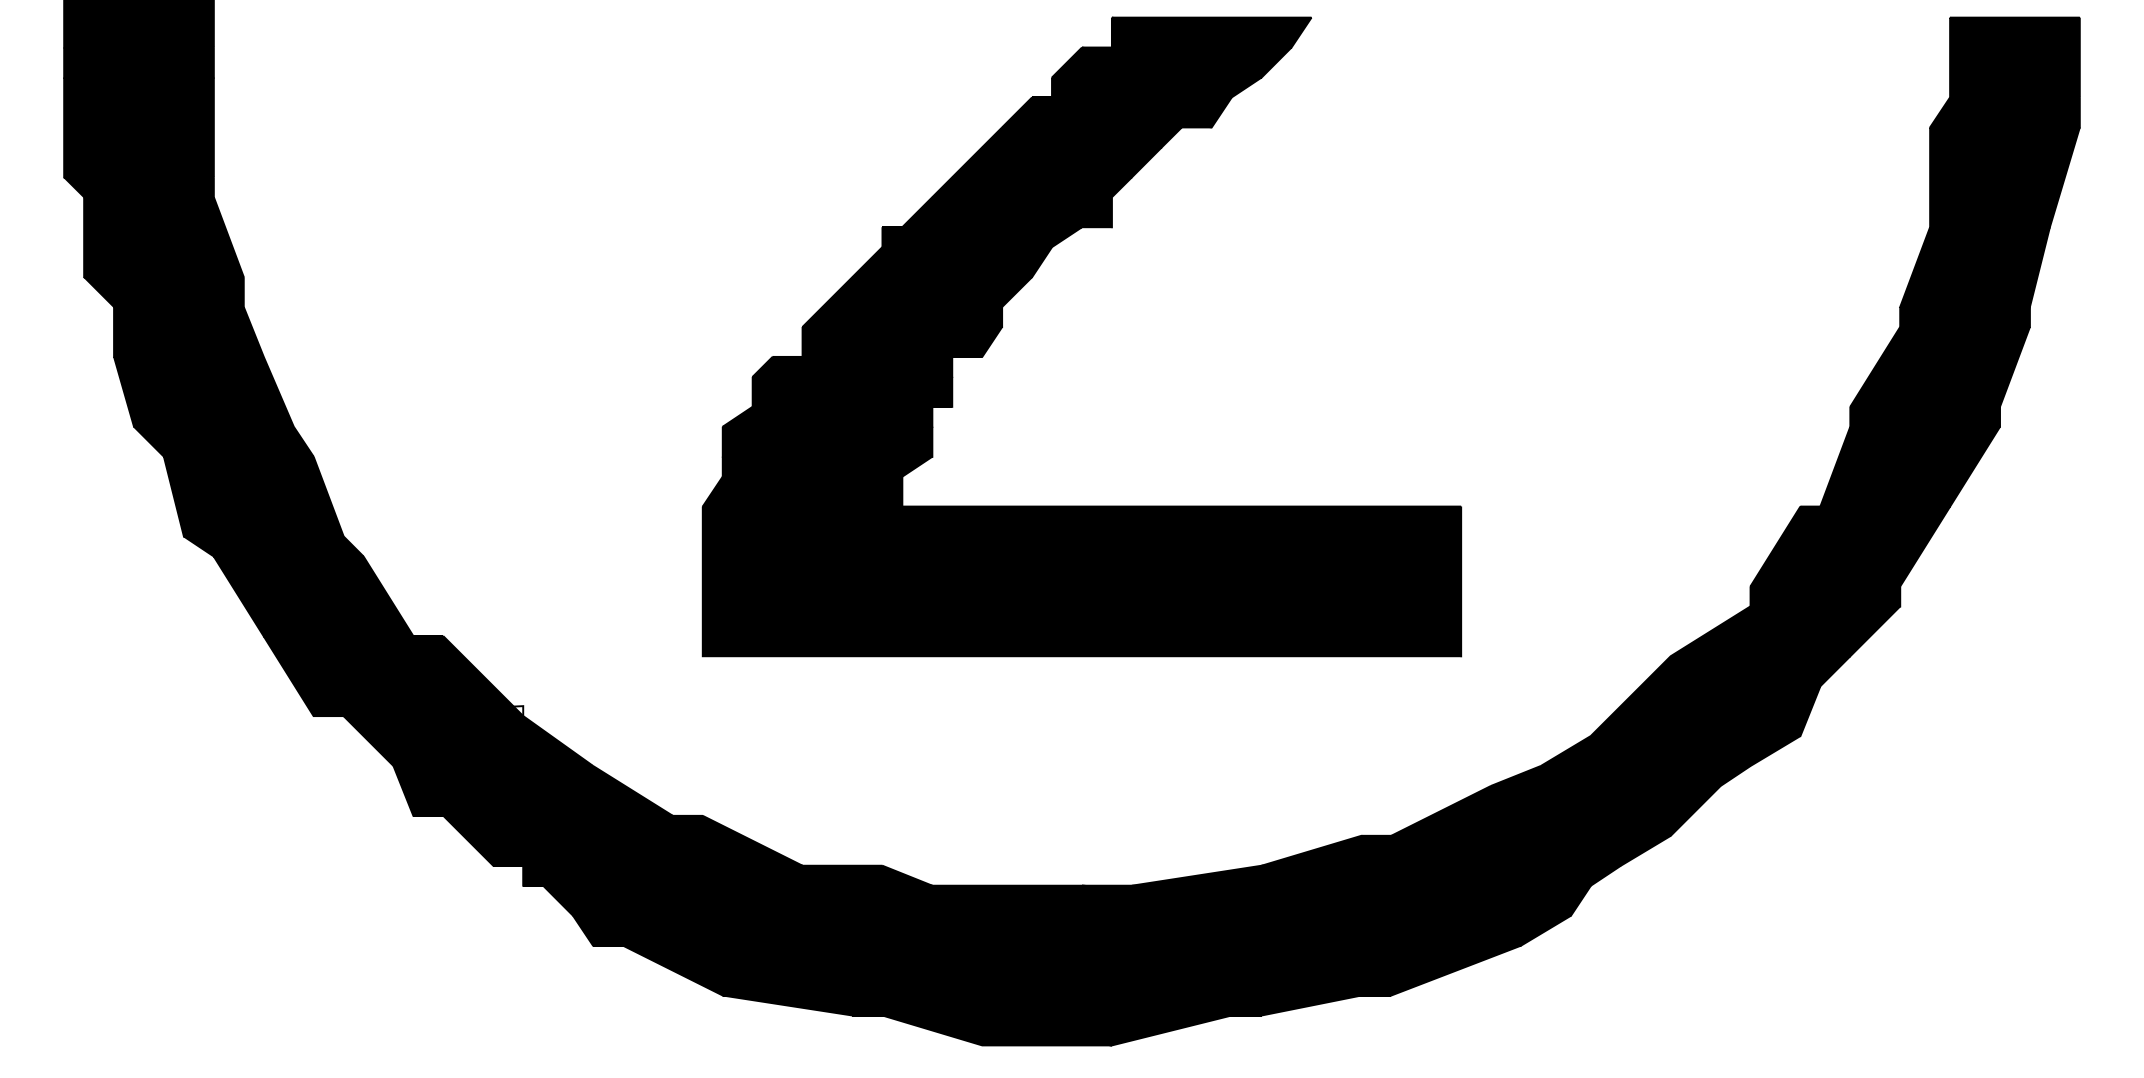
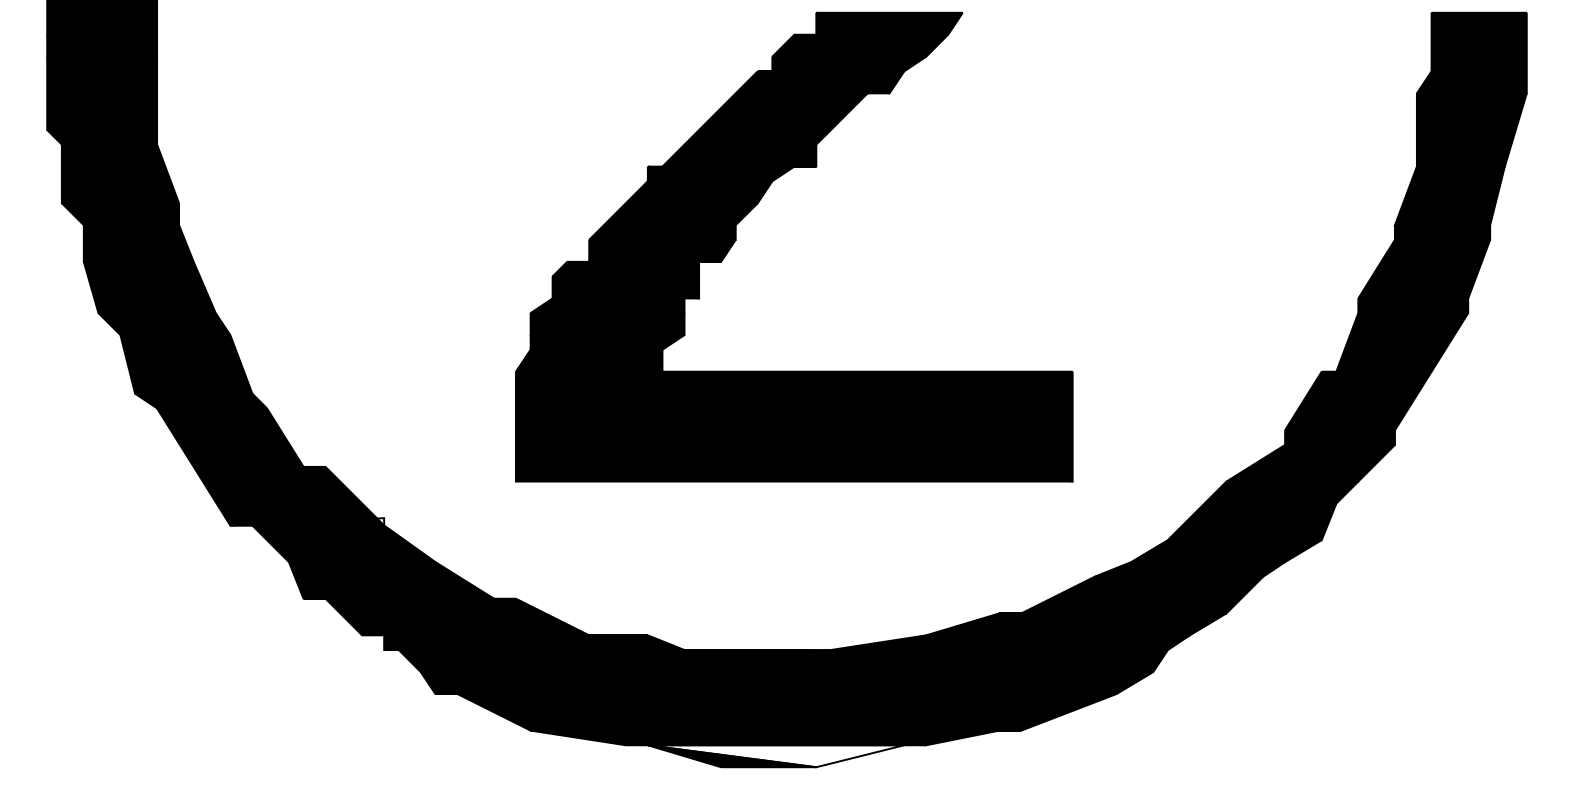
fill: (1056, 1030) -> (775, 756), removed

